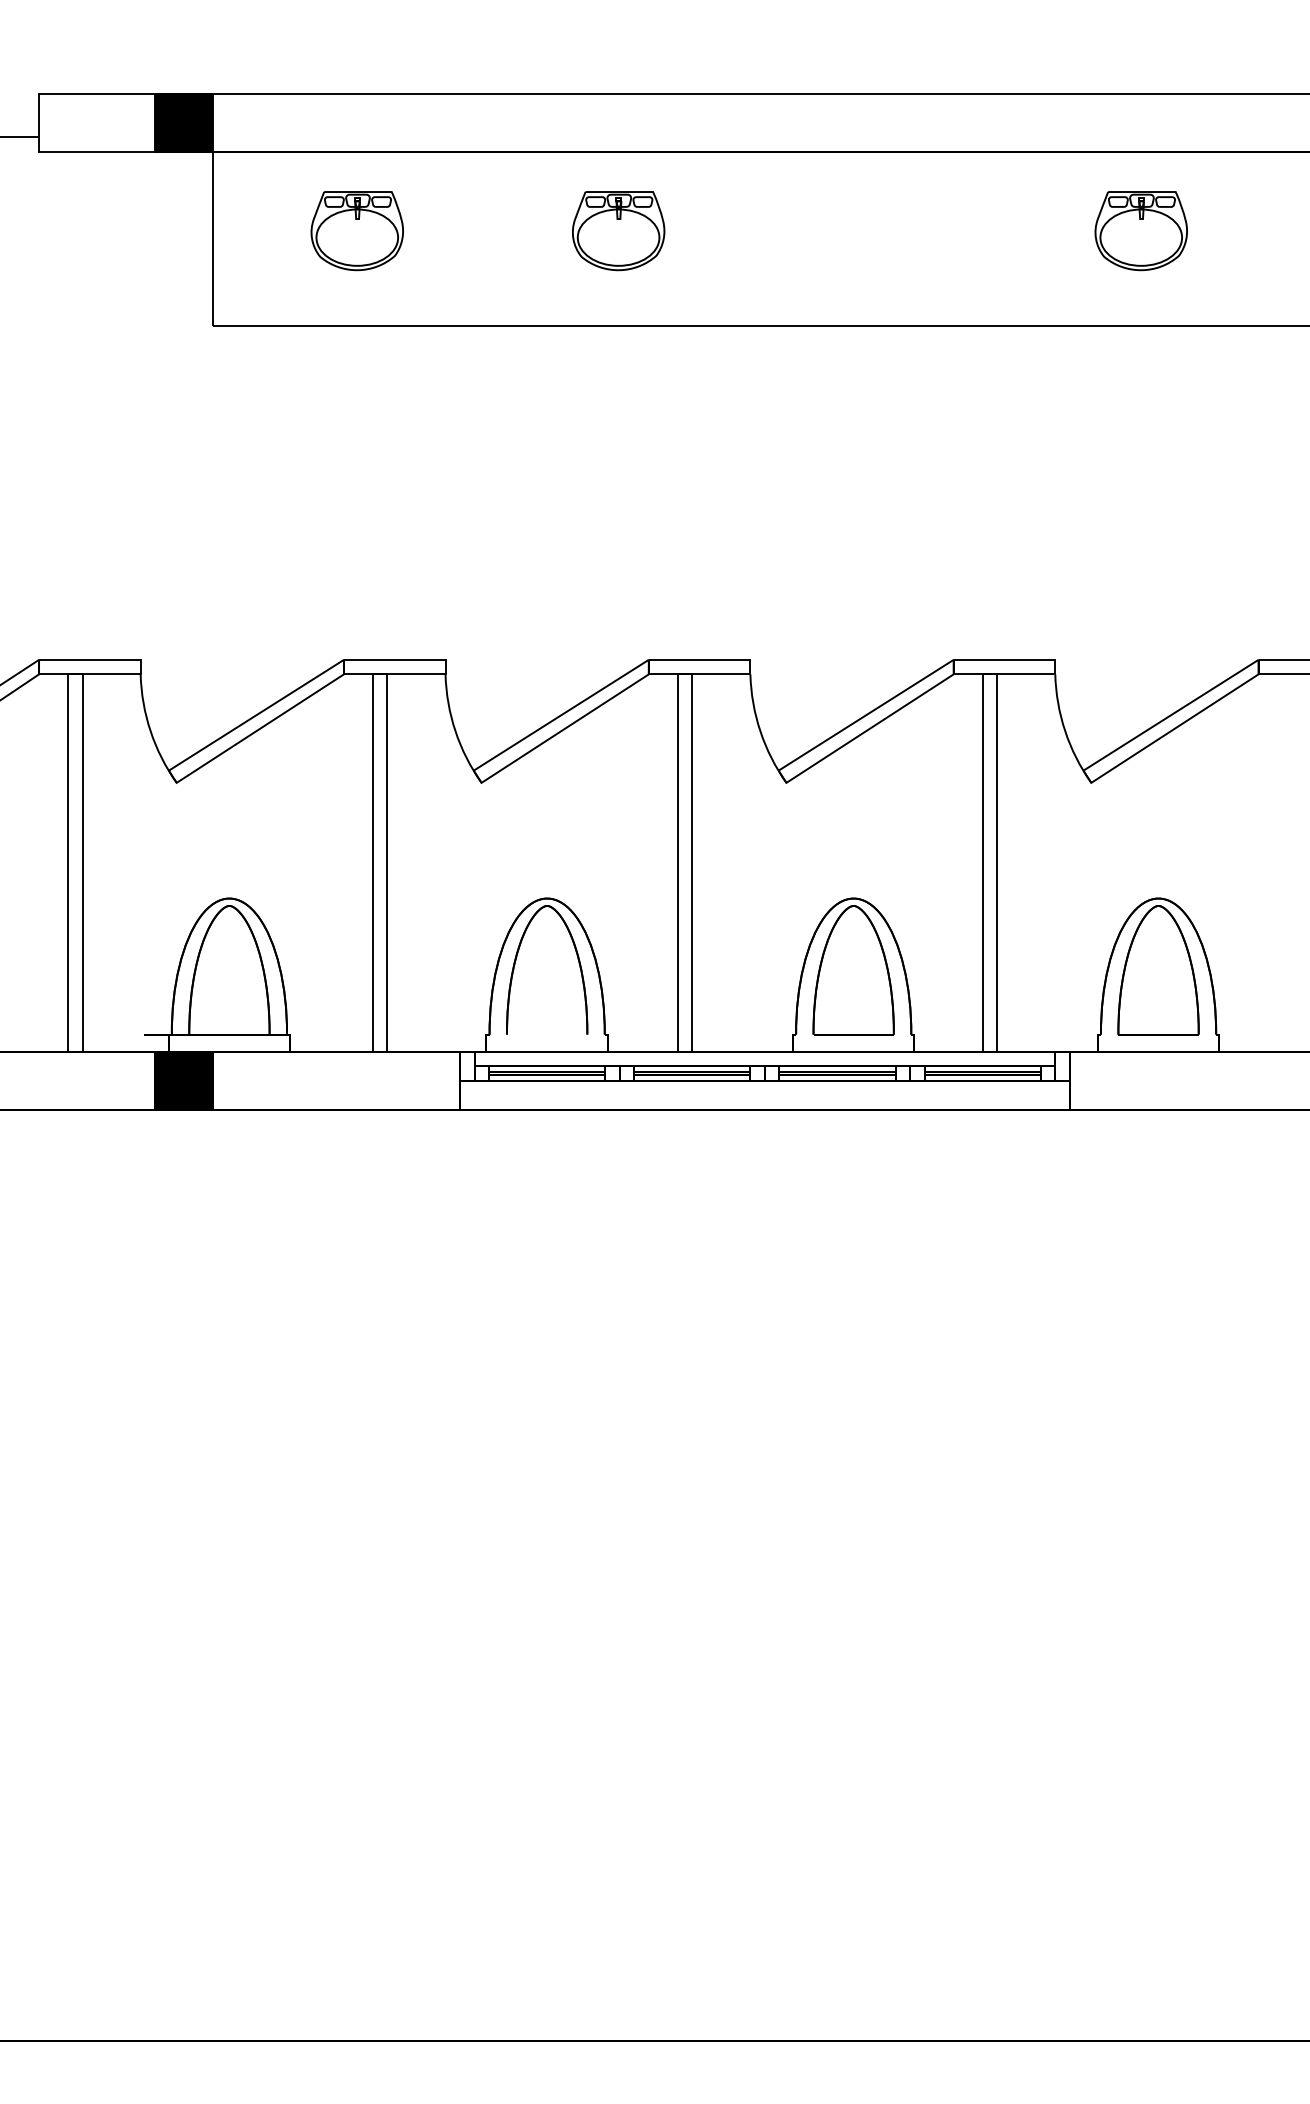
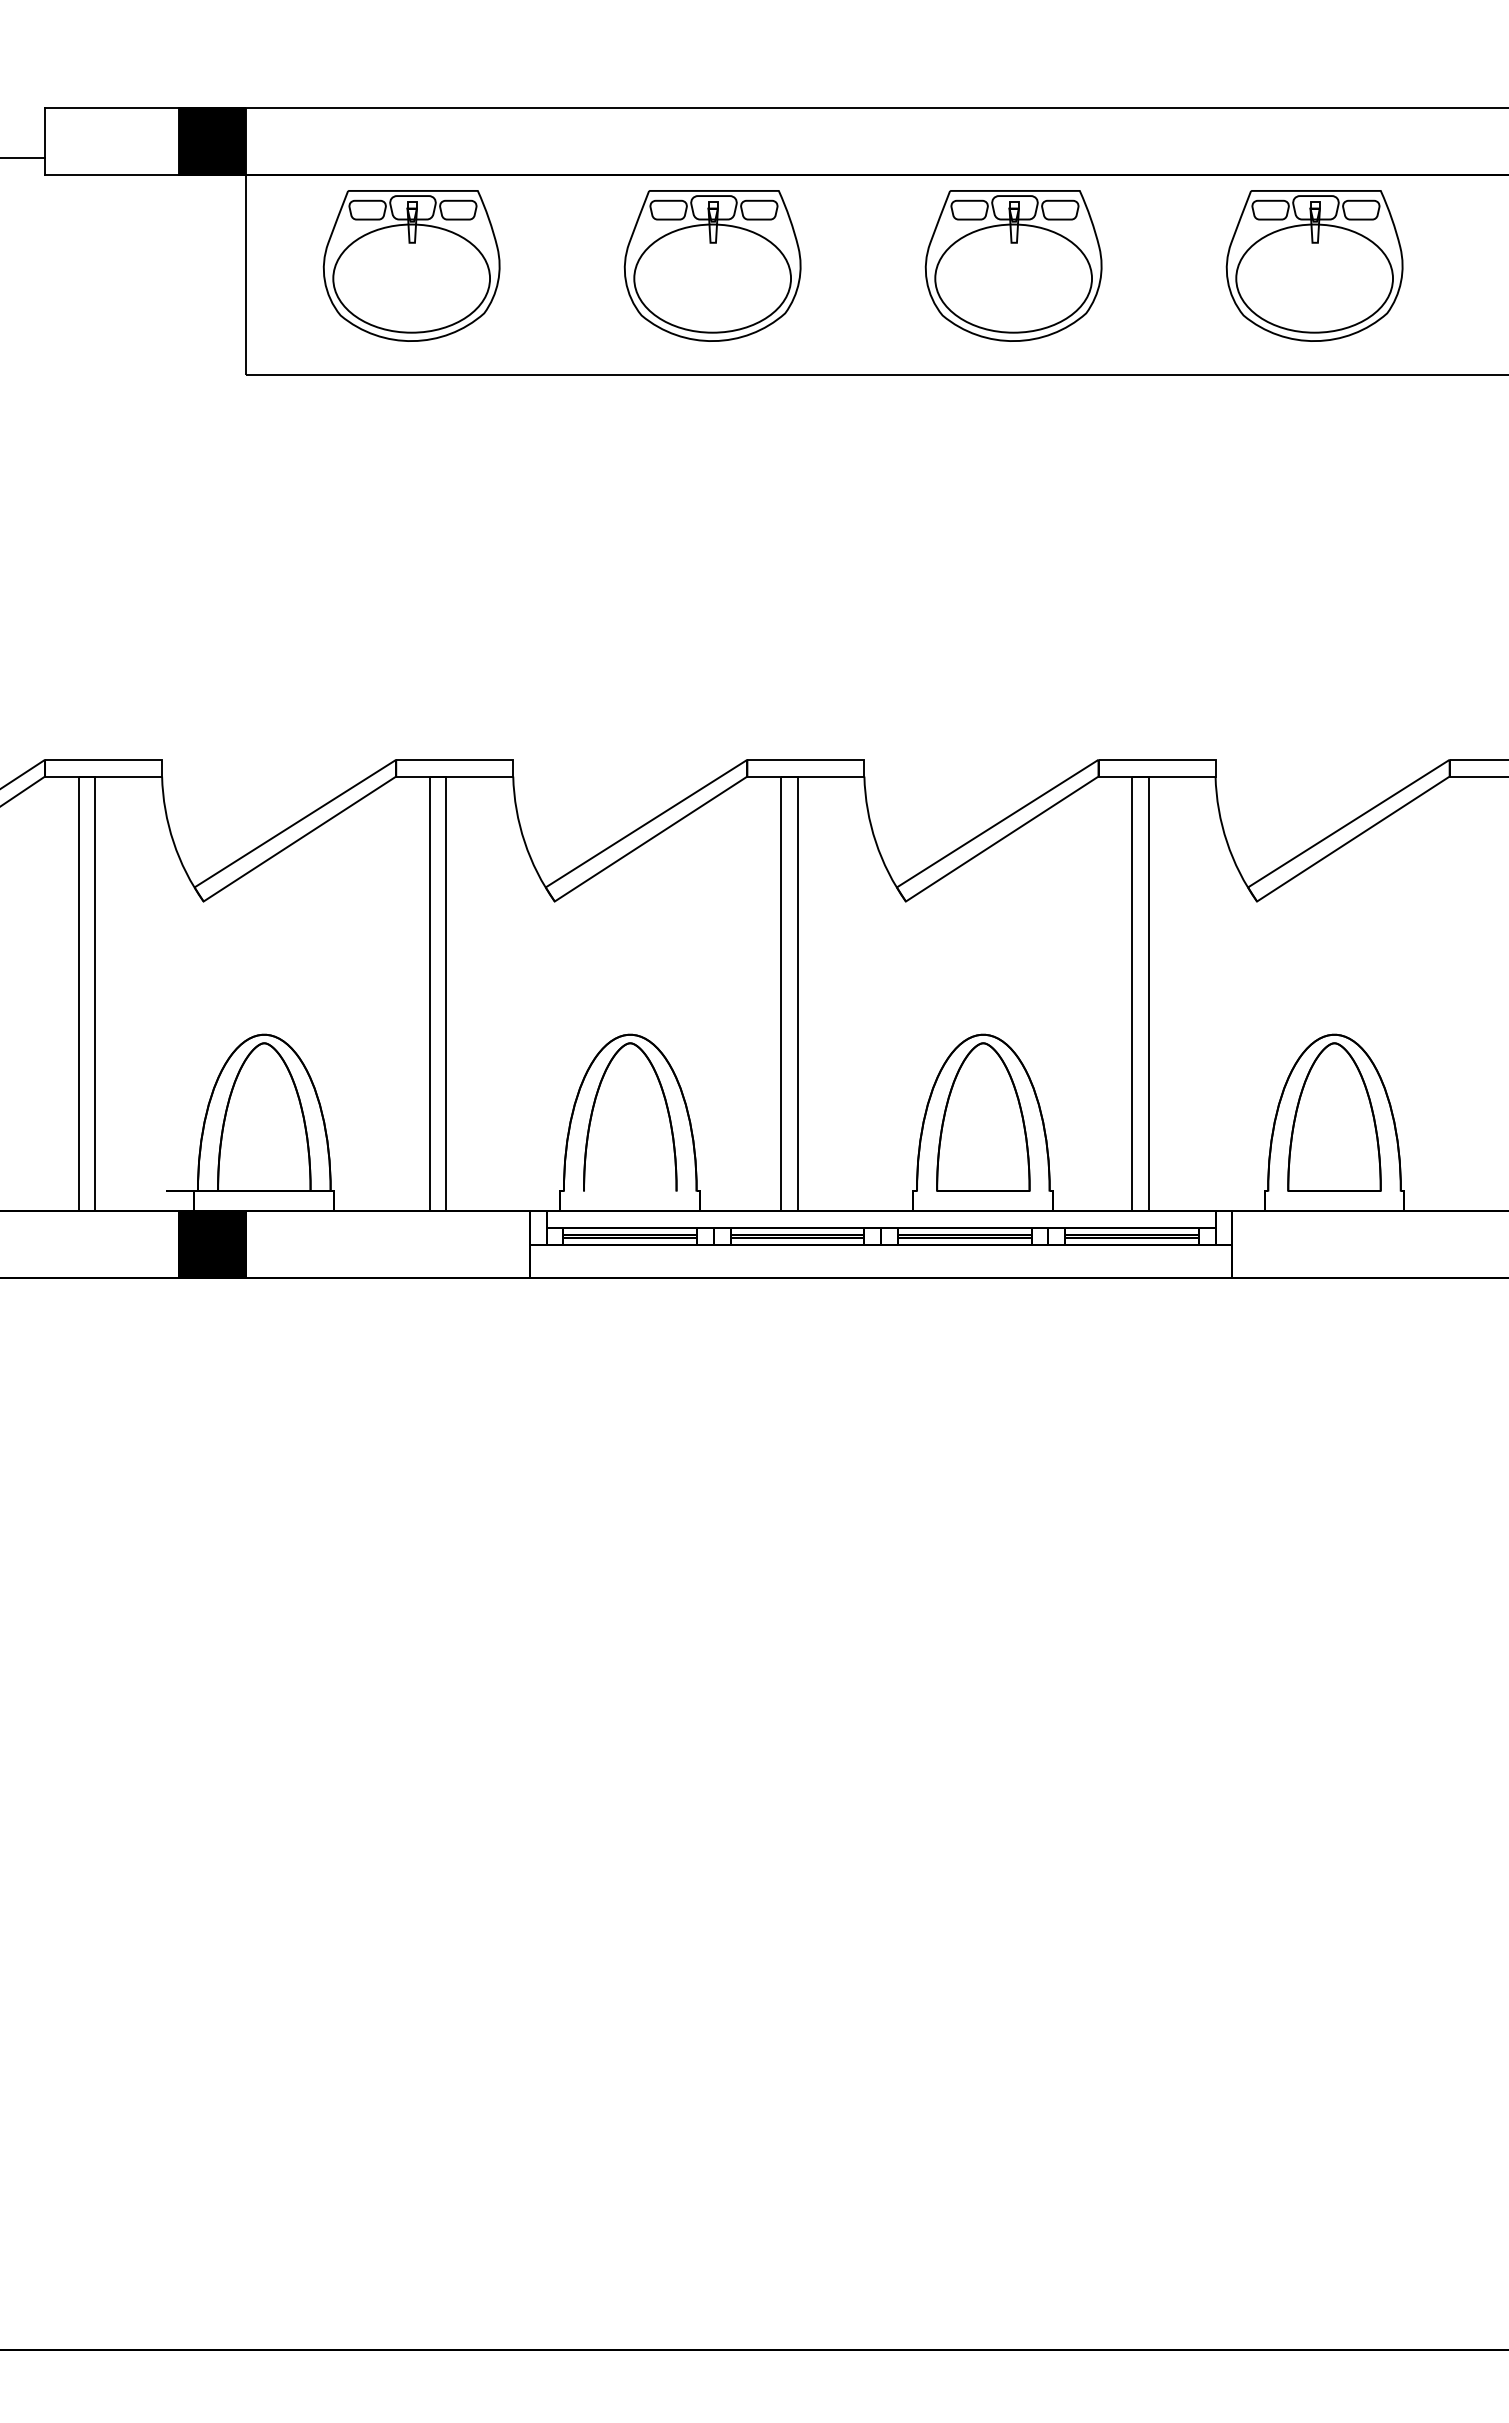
part: (357, 230) -> (411, 265), size x1.67
part: (618, 230) -> (712, 265), size x1.67
part: (879, 230) -> (1013, 265), added
part: (1141, 230) -> (1314, 265), size x1.67

